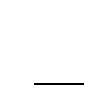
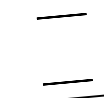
line: (58, 17) -> (61, 15), added

